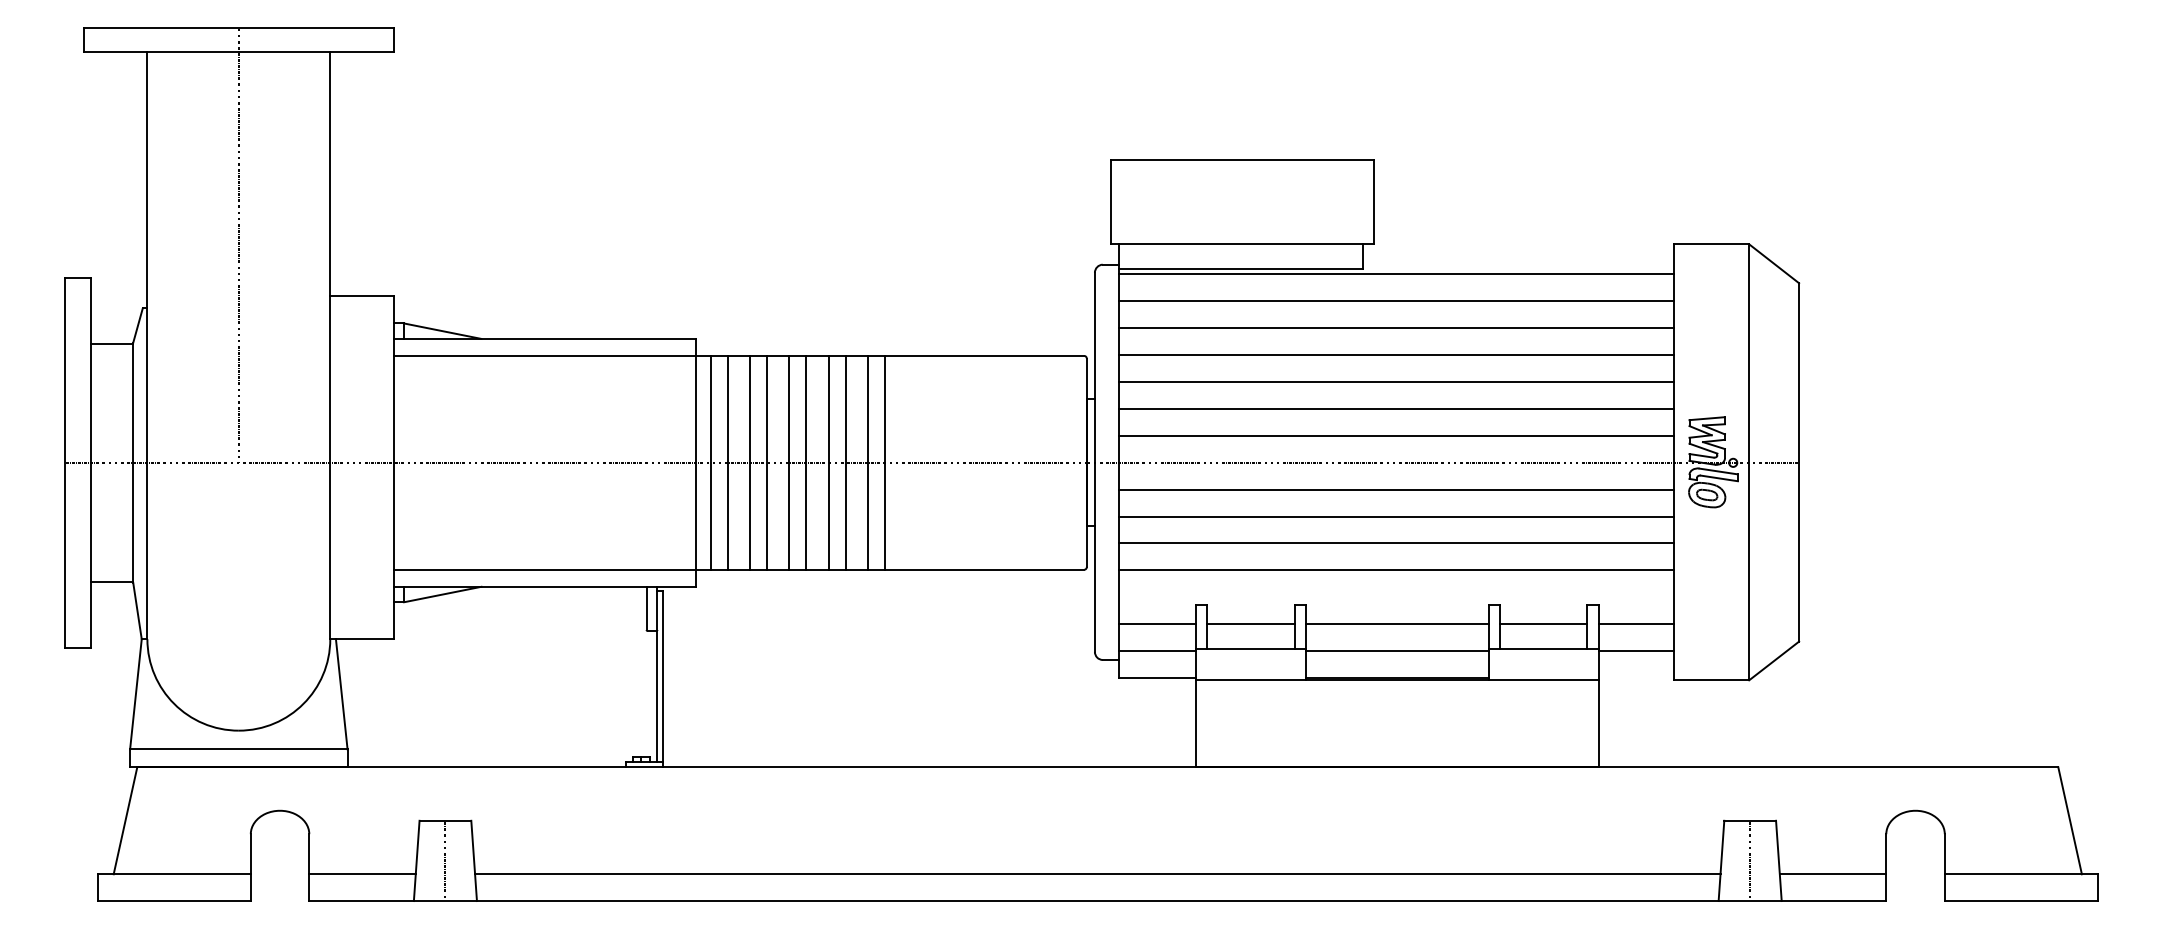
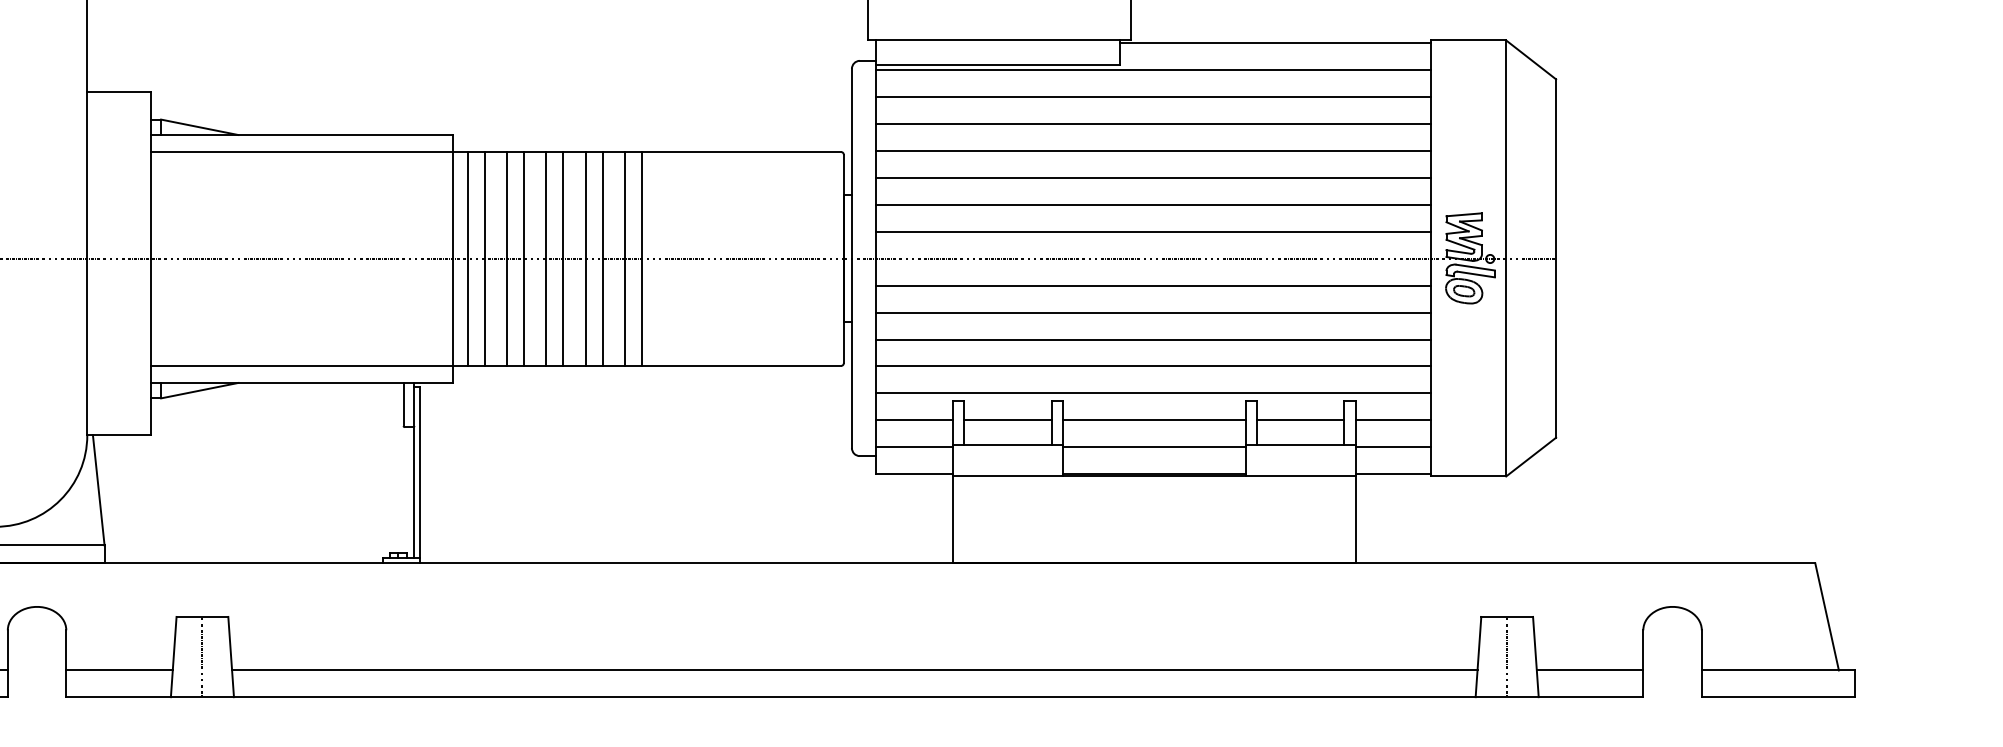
line: (1518, 246) -> (1275, 42), added
line: (1396, 597) -> (1153, 393), added
line: (1636, 677) -> (1393, 473), added

